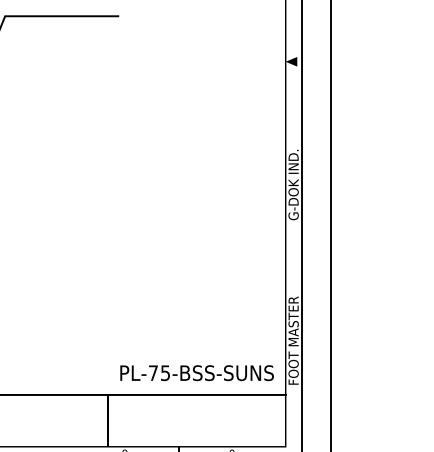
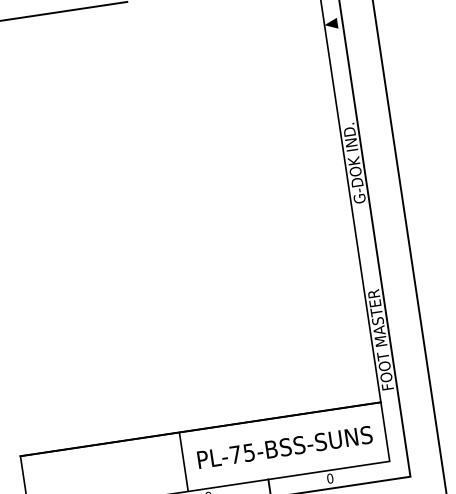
text: (196, 373) -> (284, 447), moved

